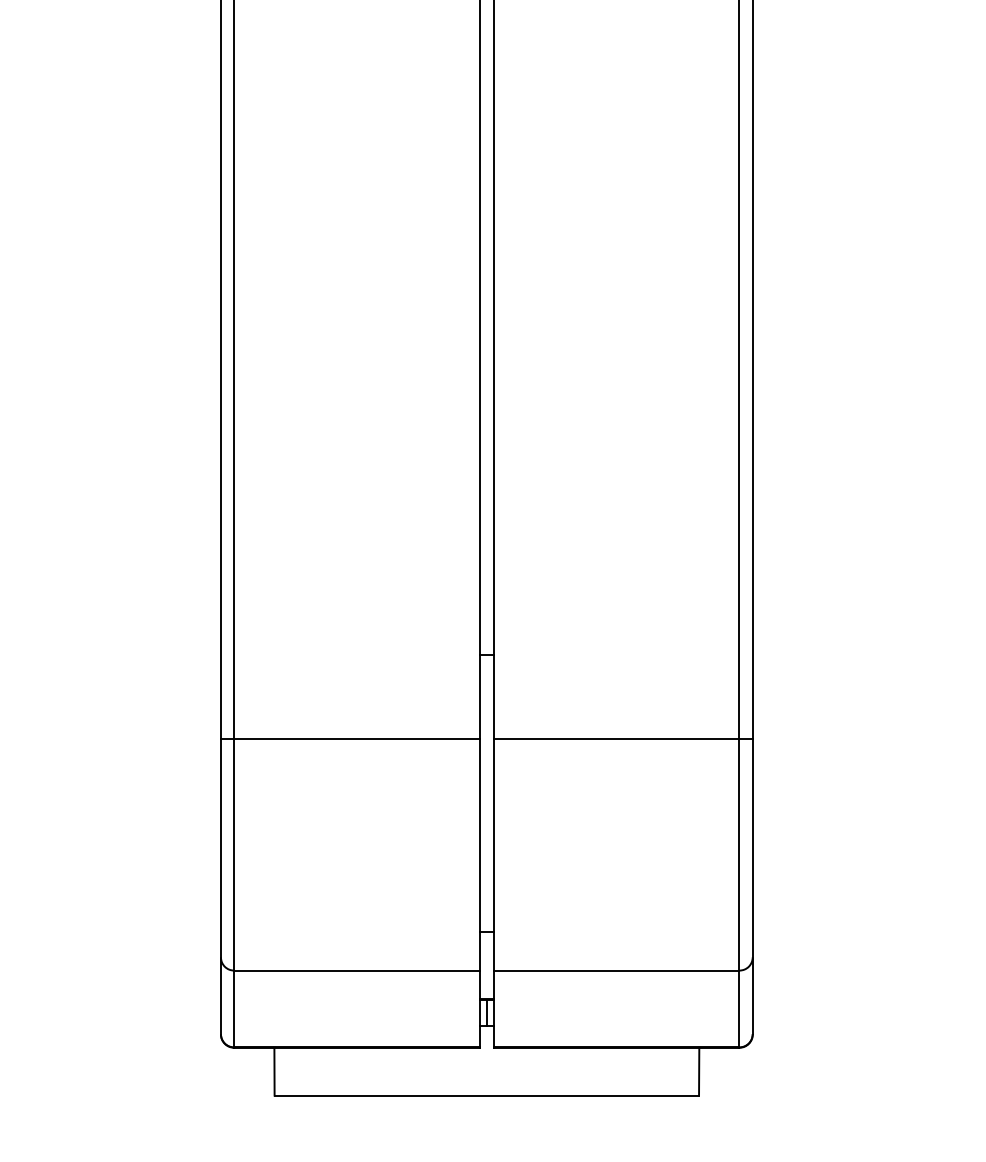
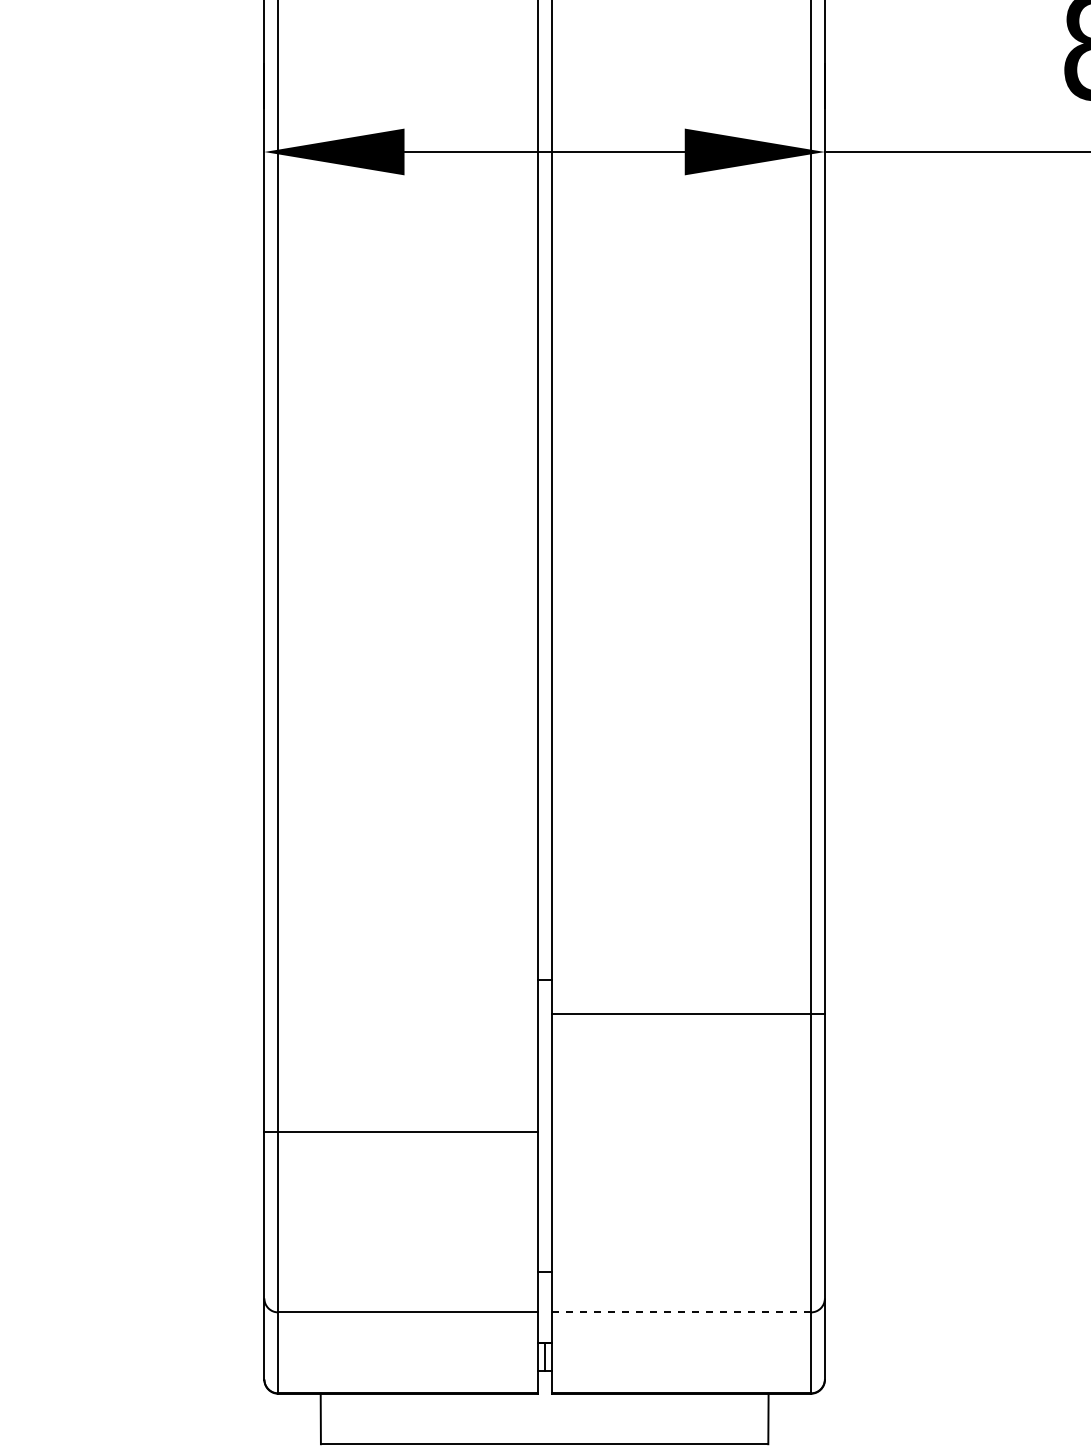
line: (350, 739) -> (400, 1131), moved
line: (622, 739) -> (687, 1013), moved
line: (616, 970) -> (681, 1312), solid -> dashed

